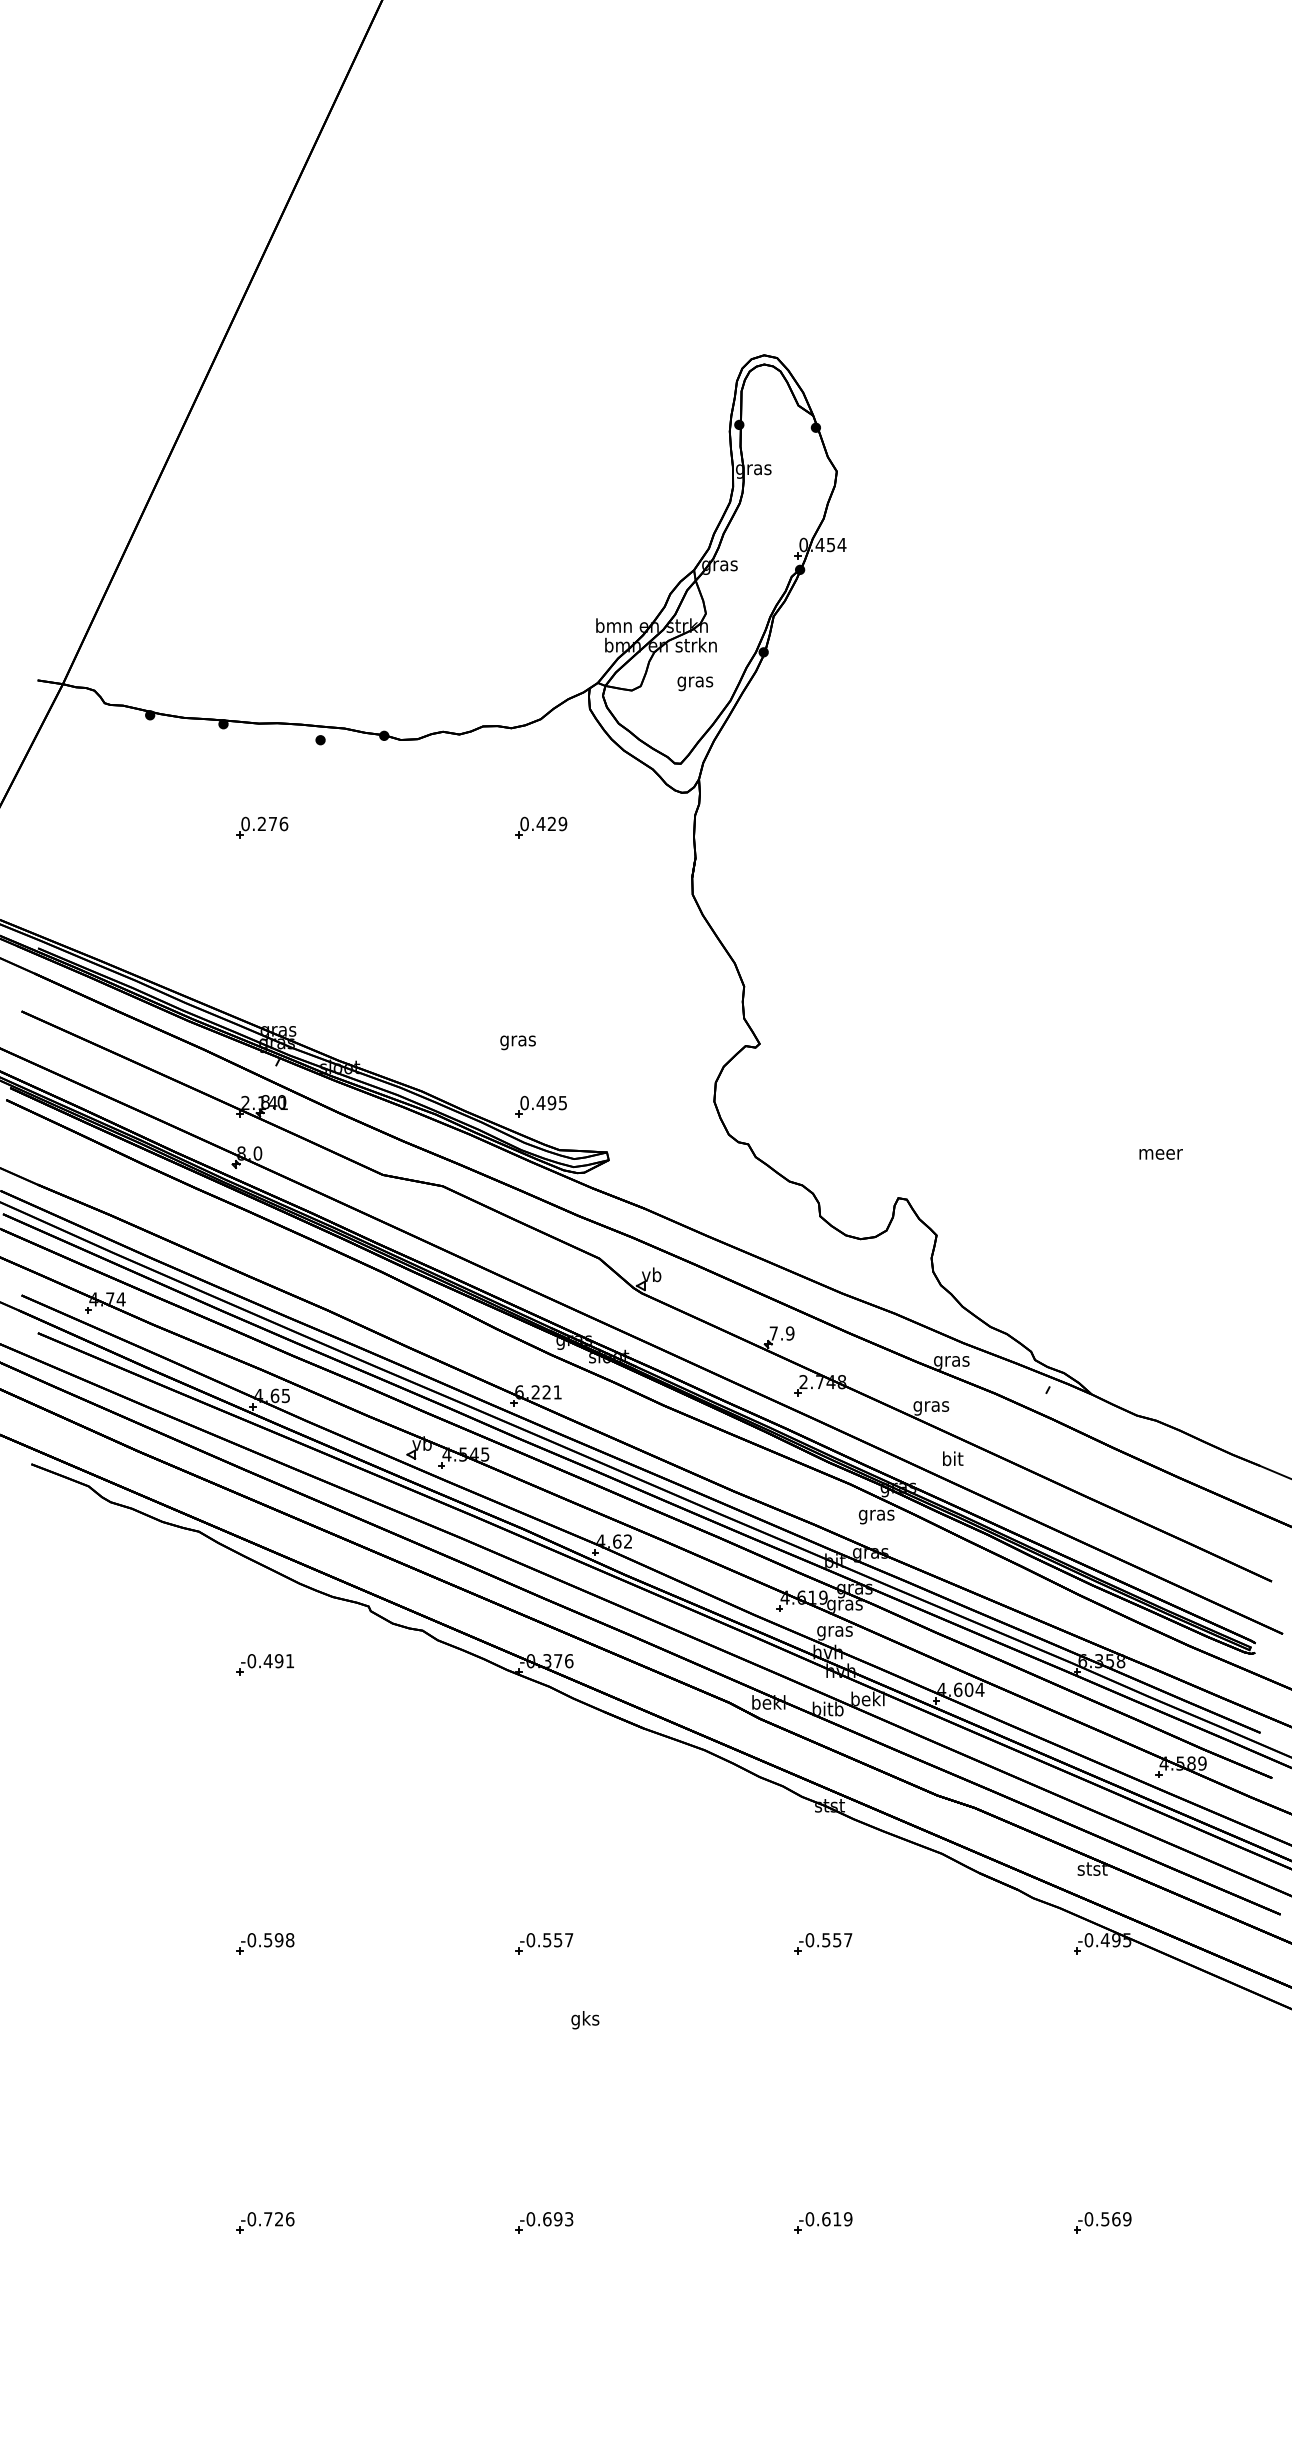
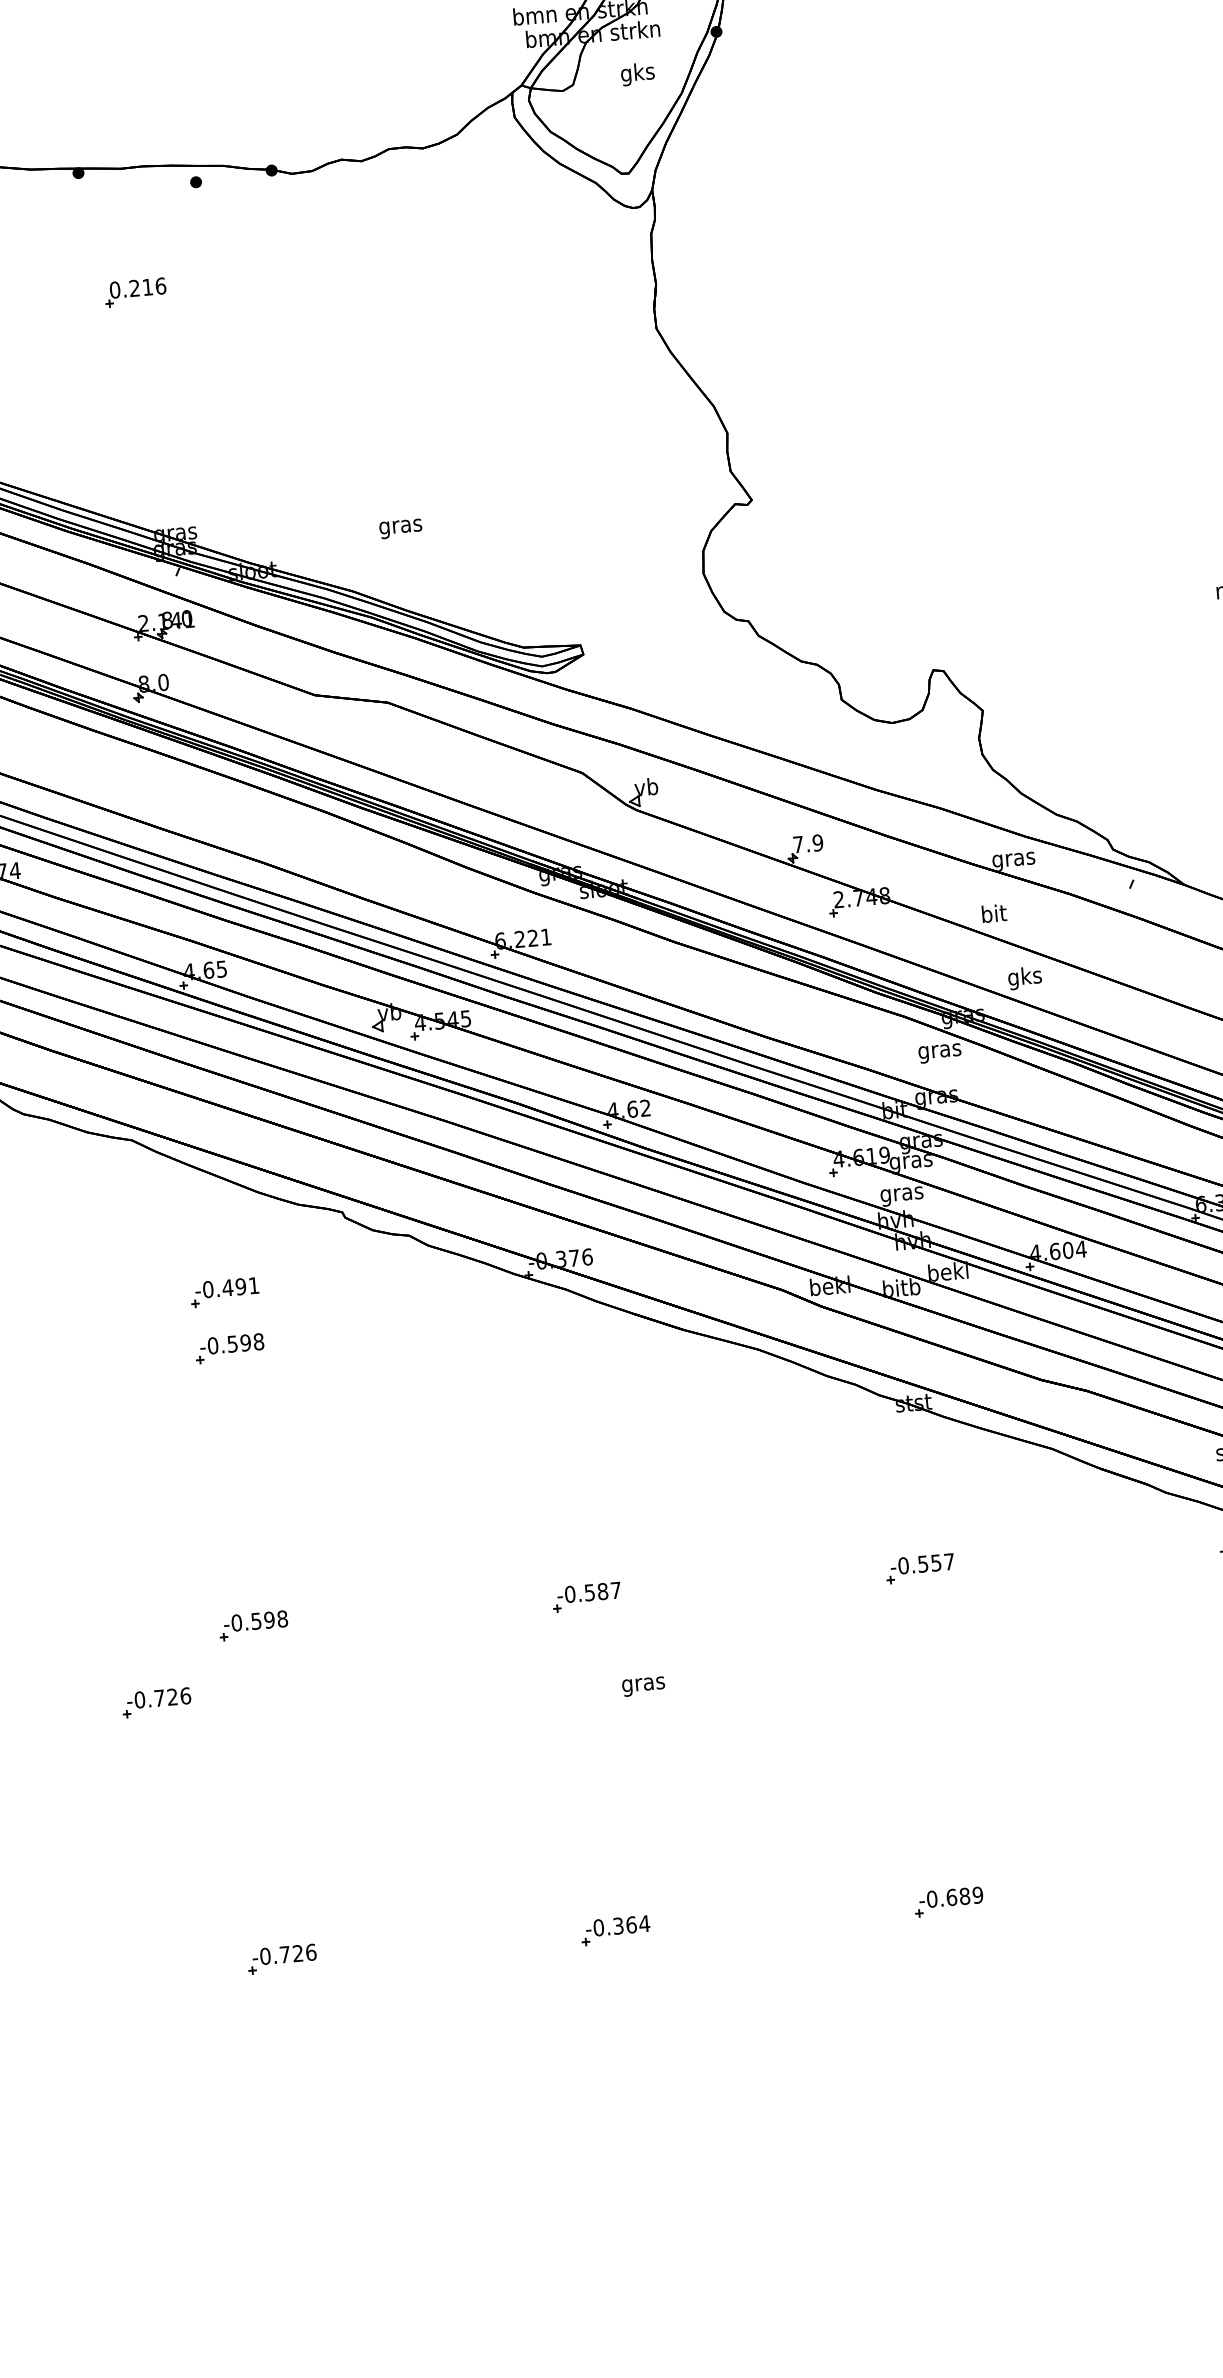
text: (695, 681) -> (637, 73), gras -> gks
text: (272, 823) -> (147, 286), 0.276 -> 0.216
part: (541, 827) -> (468, 263), removed
text: (517, 1042) -> (400, 528), moved
part: (540, 1106) -> (496, 597), removed
text: (931, 1406) -> (994, 915), gras -> bit
text: (952, 1460) -> (1024, 978), bit -> gks
part: (265, 1711) -> (229, 1348), added
text: (558, 1940) -> (603, 1591), -0.557 -> -0.587
part: (179, 2000) -> (156, 1702), added
text: (585, 2020) -> (643, 1684), gks -> gras
text: (558, 2219) -> (631, 1925), -0.693 -> -0.364
text: (837, 2219) -> (965, 1896), -0.619 -> -0.689

